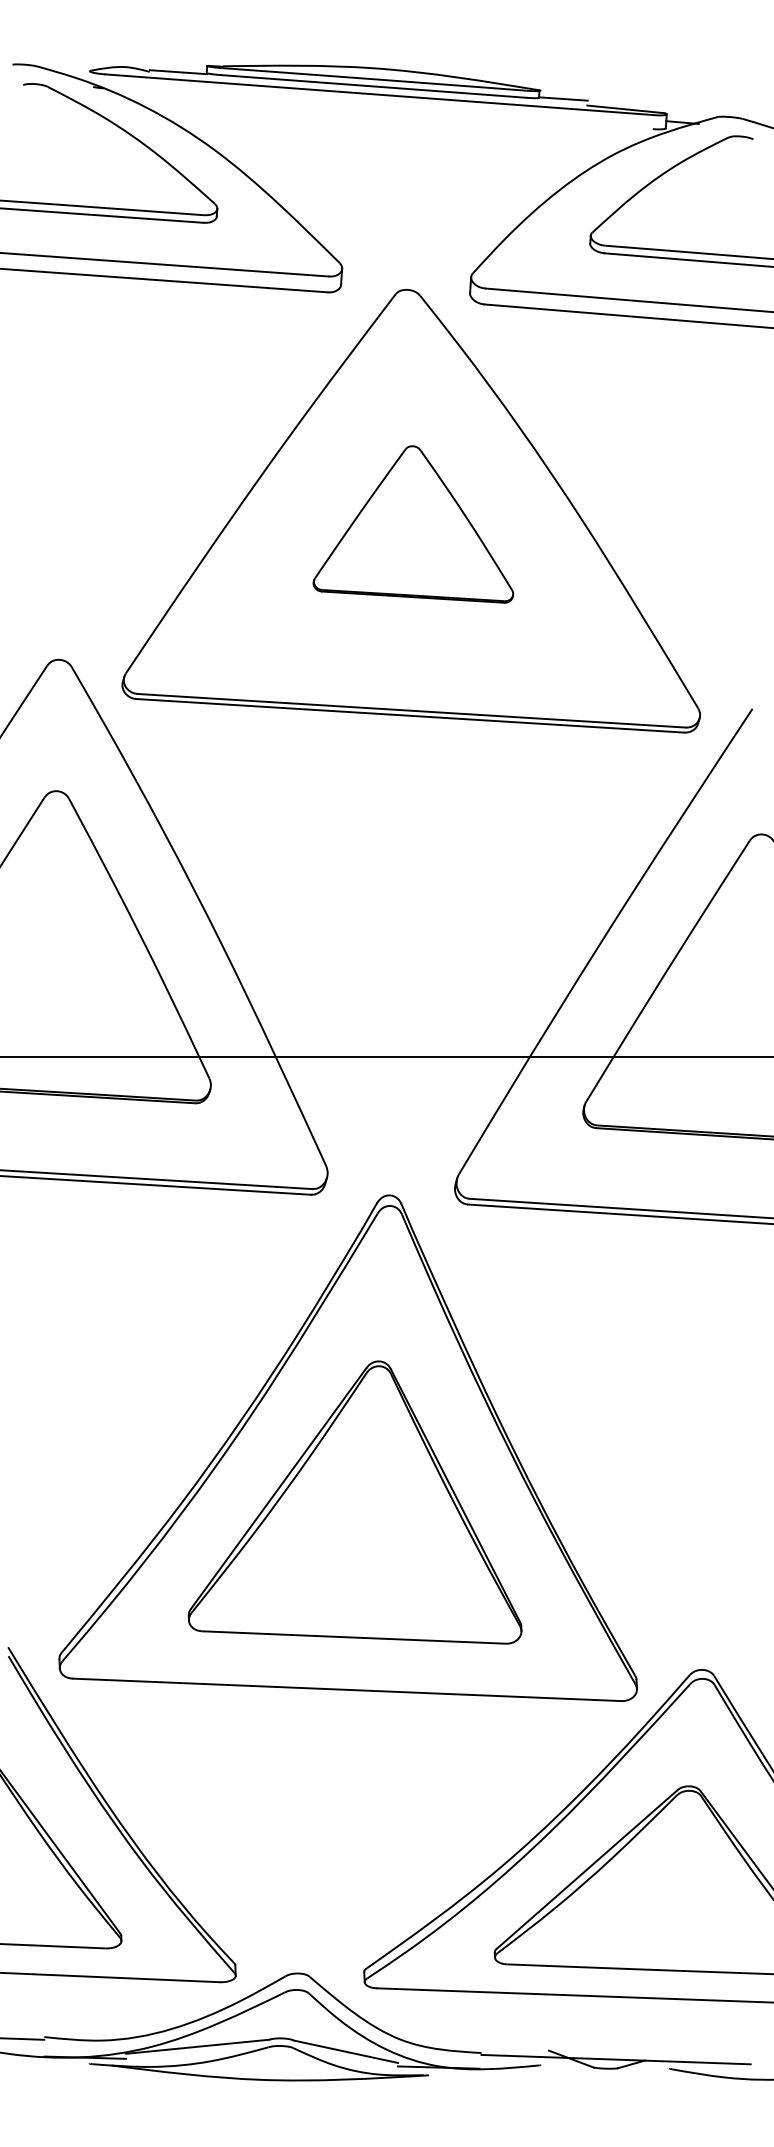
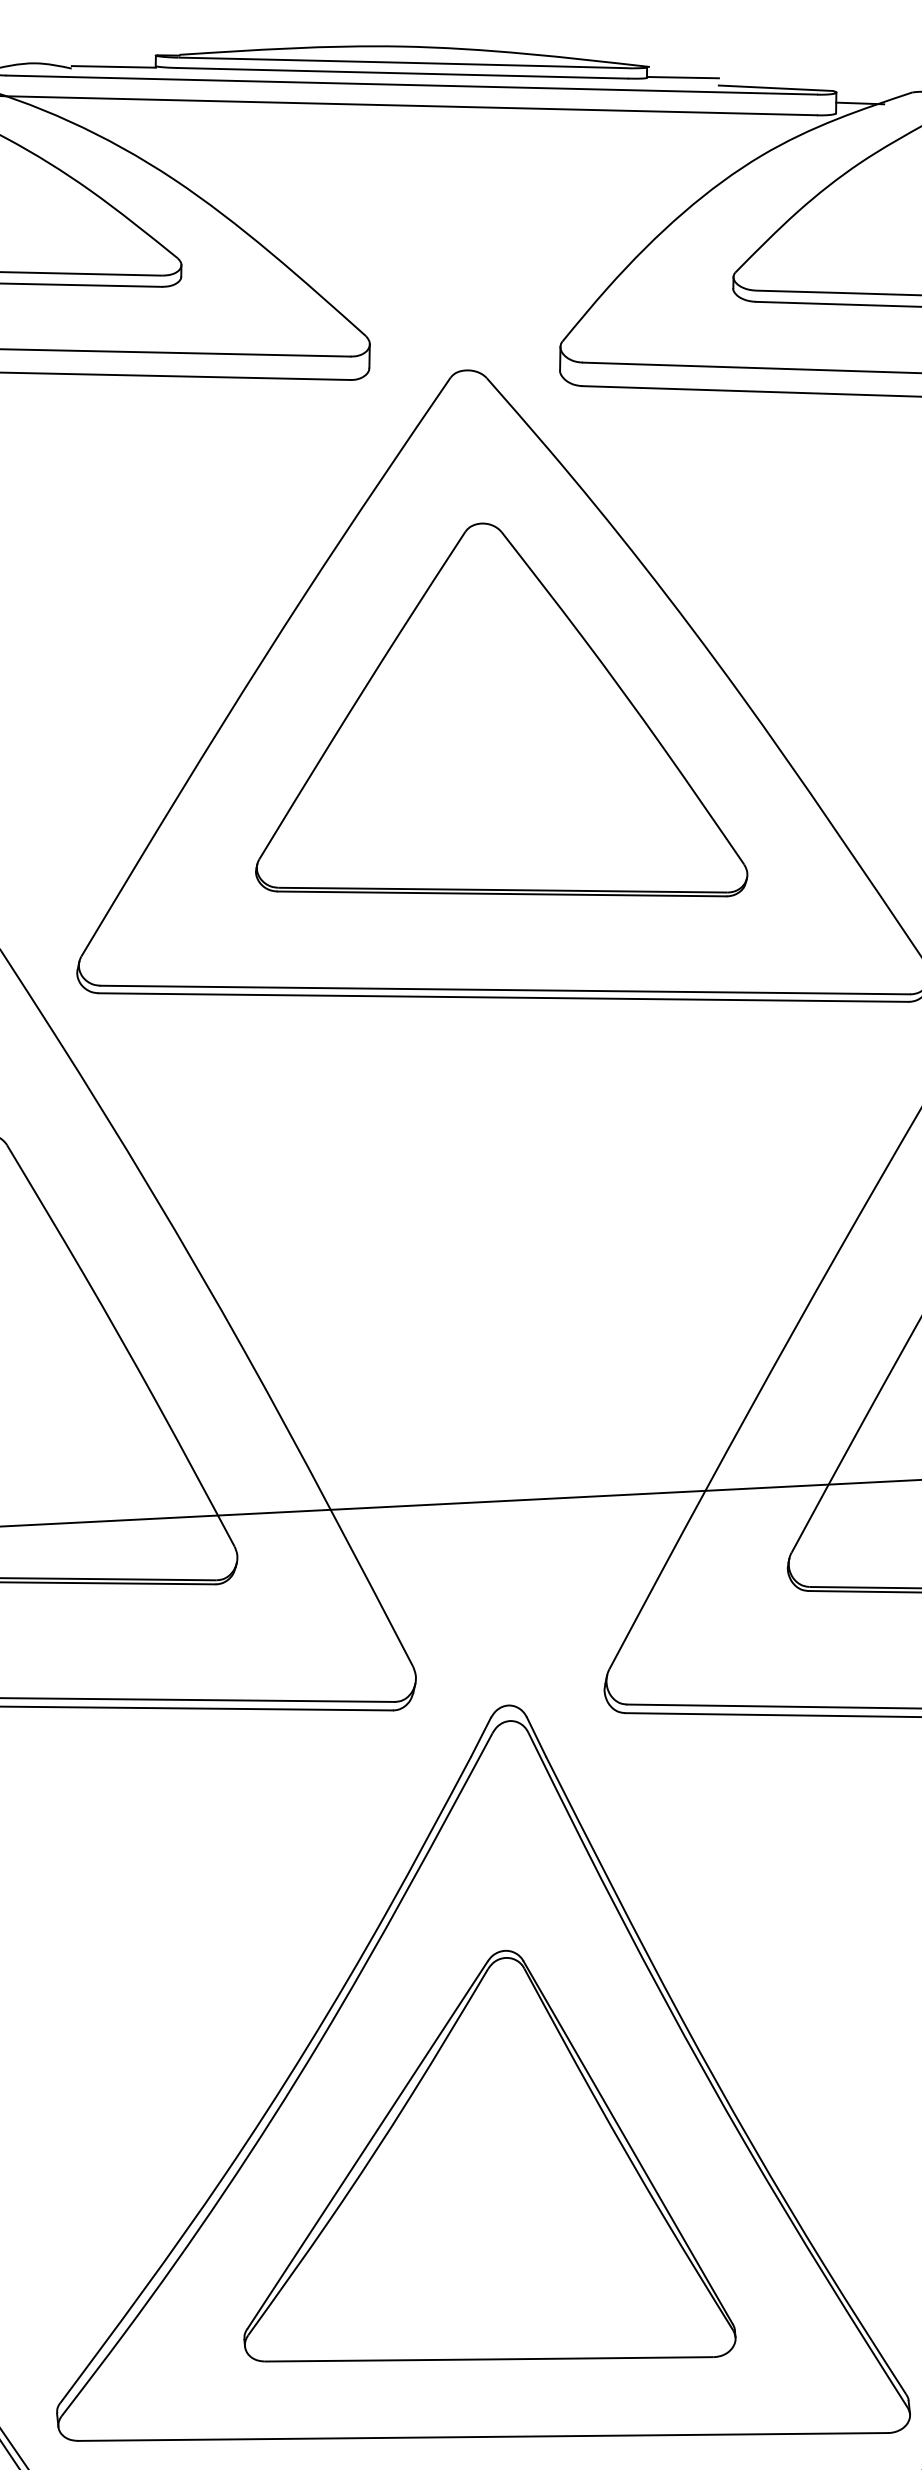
line: (378, 108) -> (411, 105), added
part: (413, 524) -> (493, 715), size x1.67

